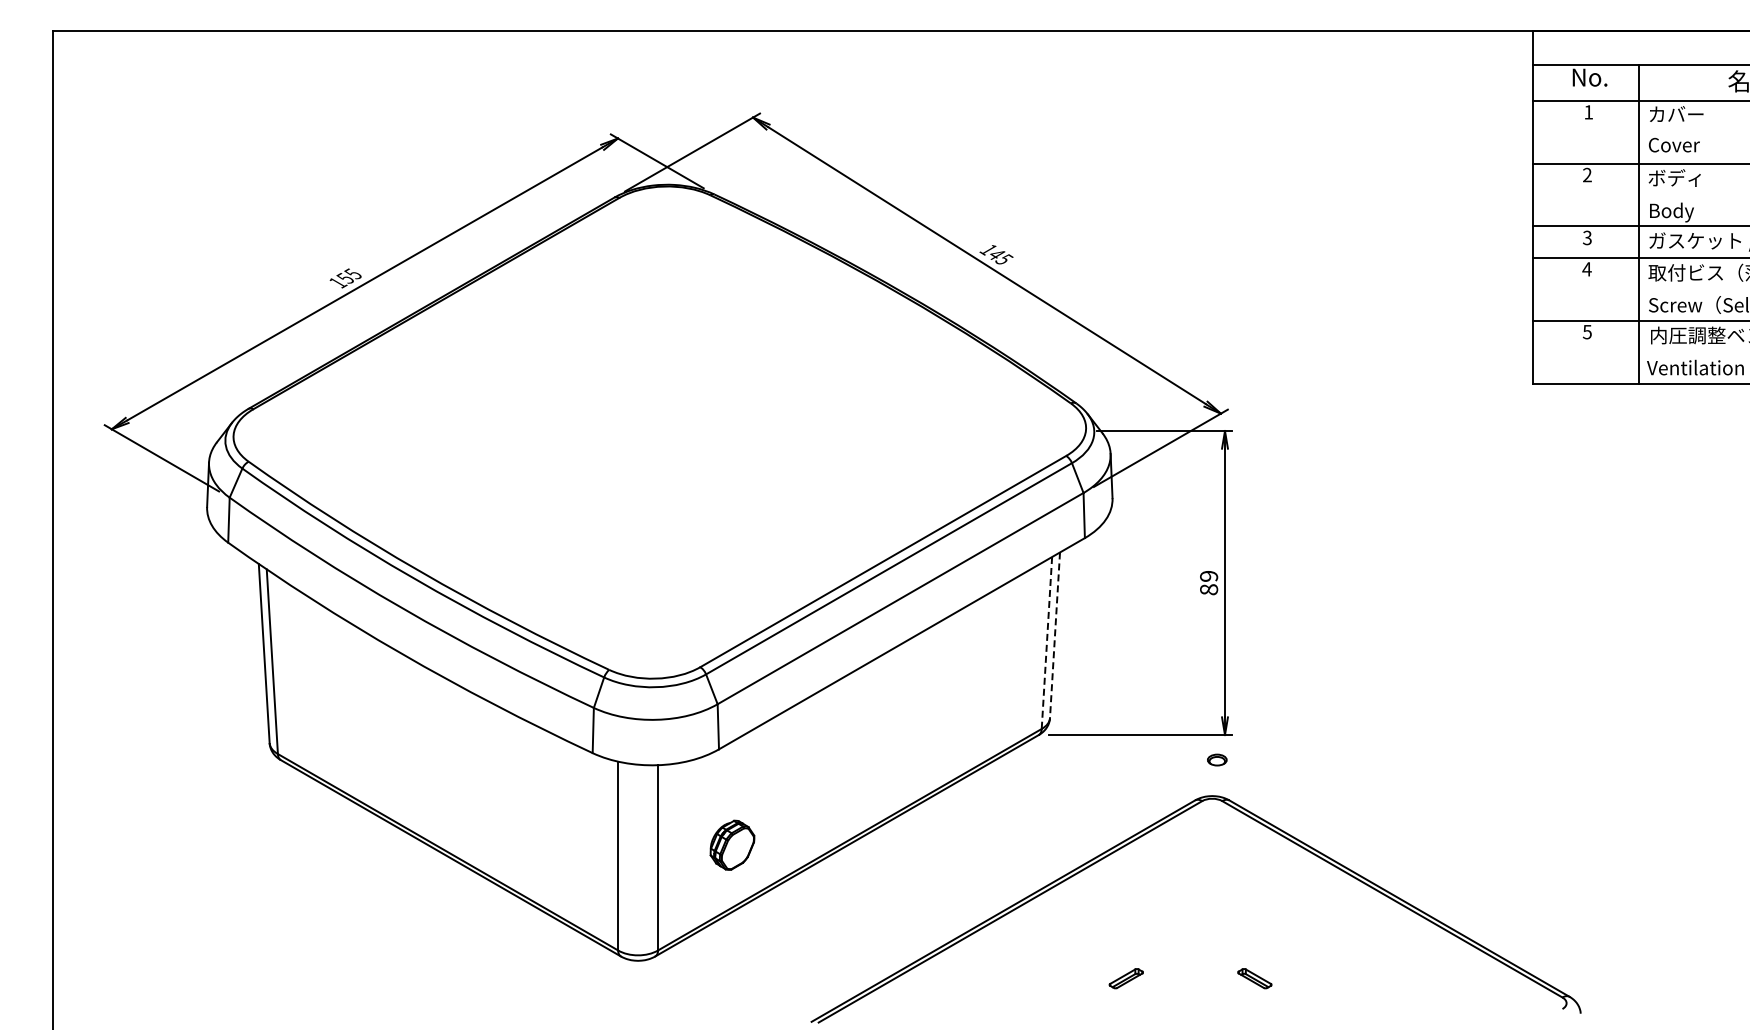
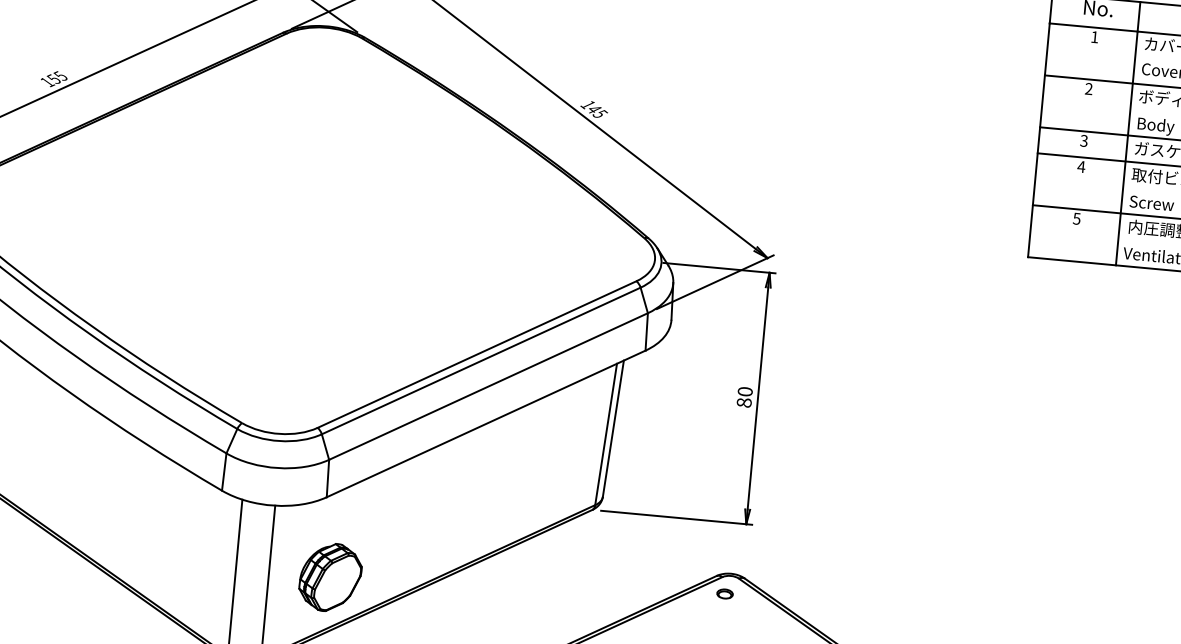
text: (1209, 575) -> (745, 391), 89 -> 80
line: (1055, 635) -> (613, 428), dashed -> solid
line: (1046, 643) -> (605, 434), dashed -> solid
part: (1217, 759) -> (725, 593), moved
part: (732, 845) -> (330, 577), size x1.67

